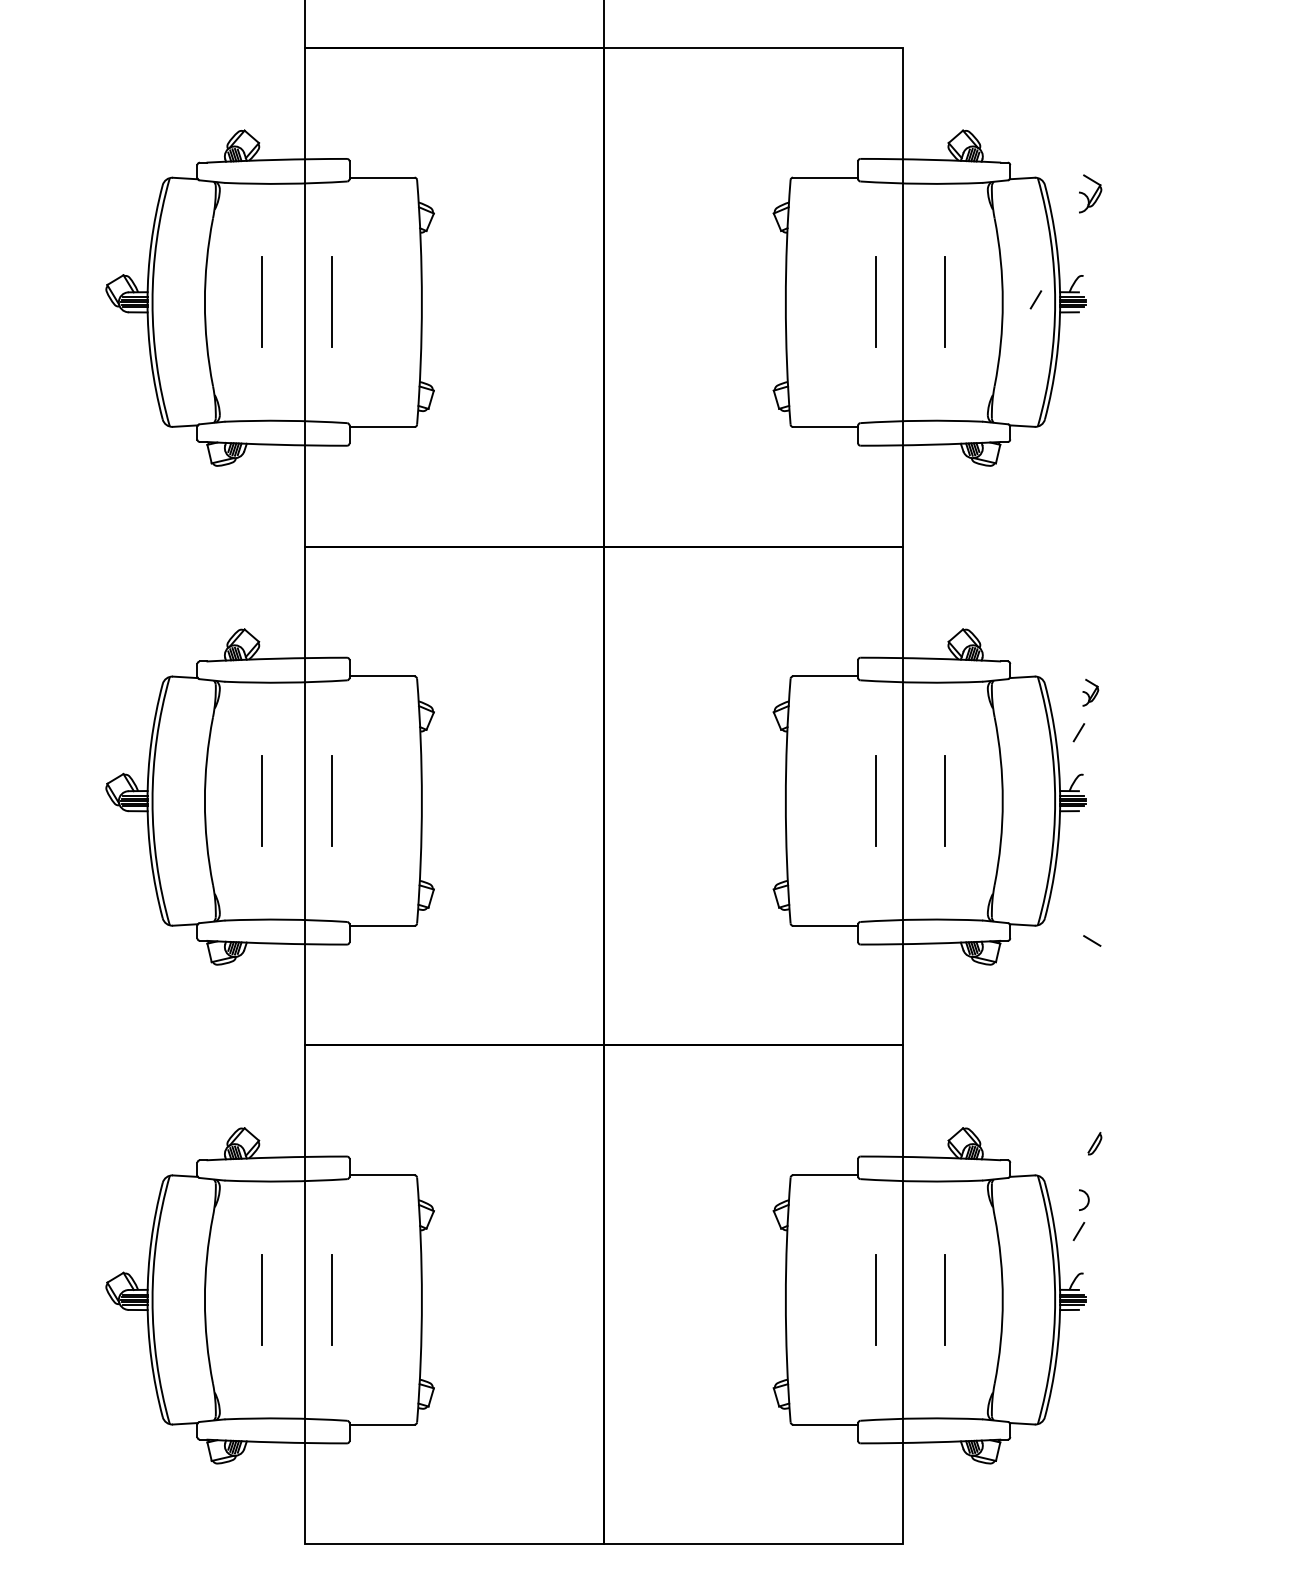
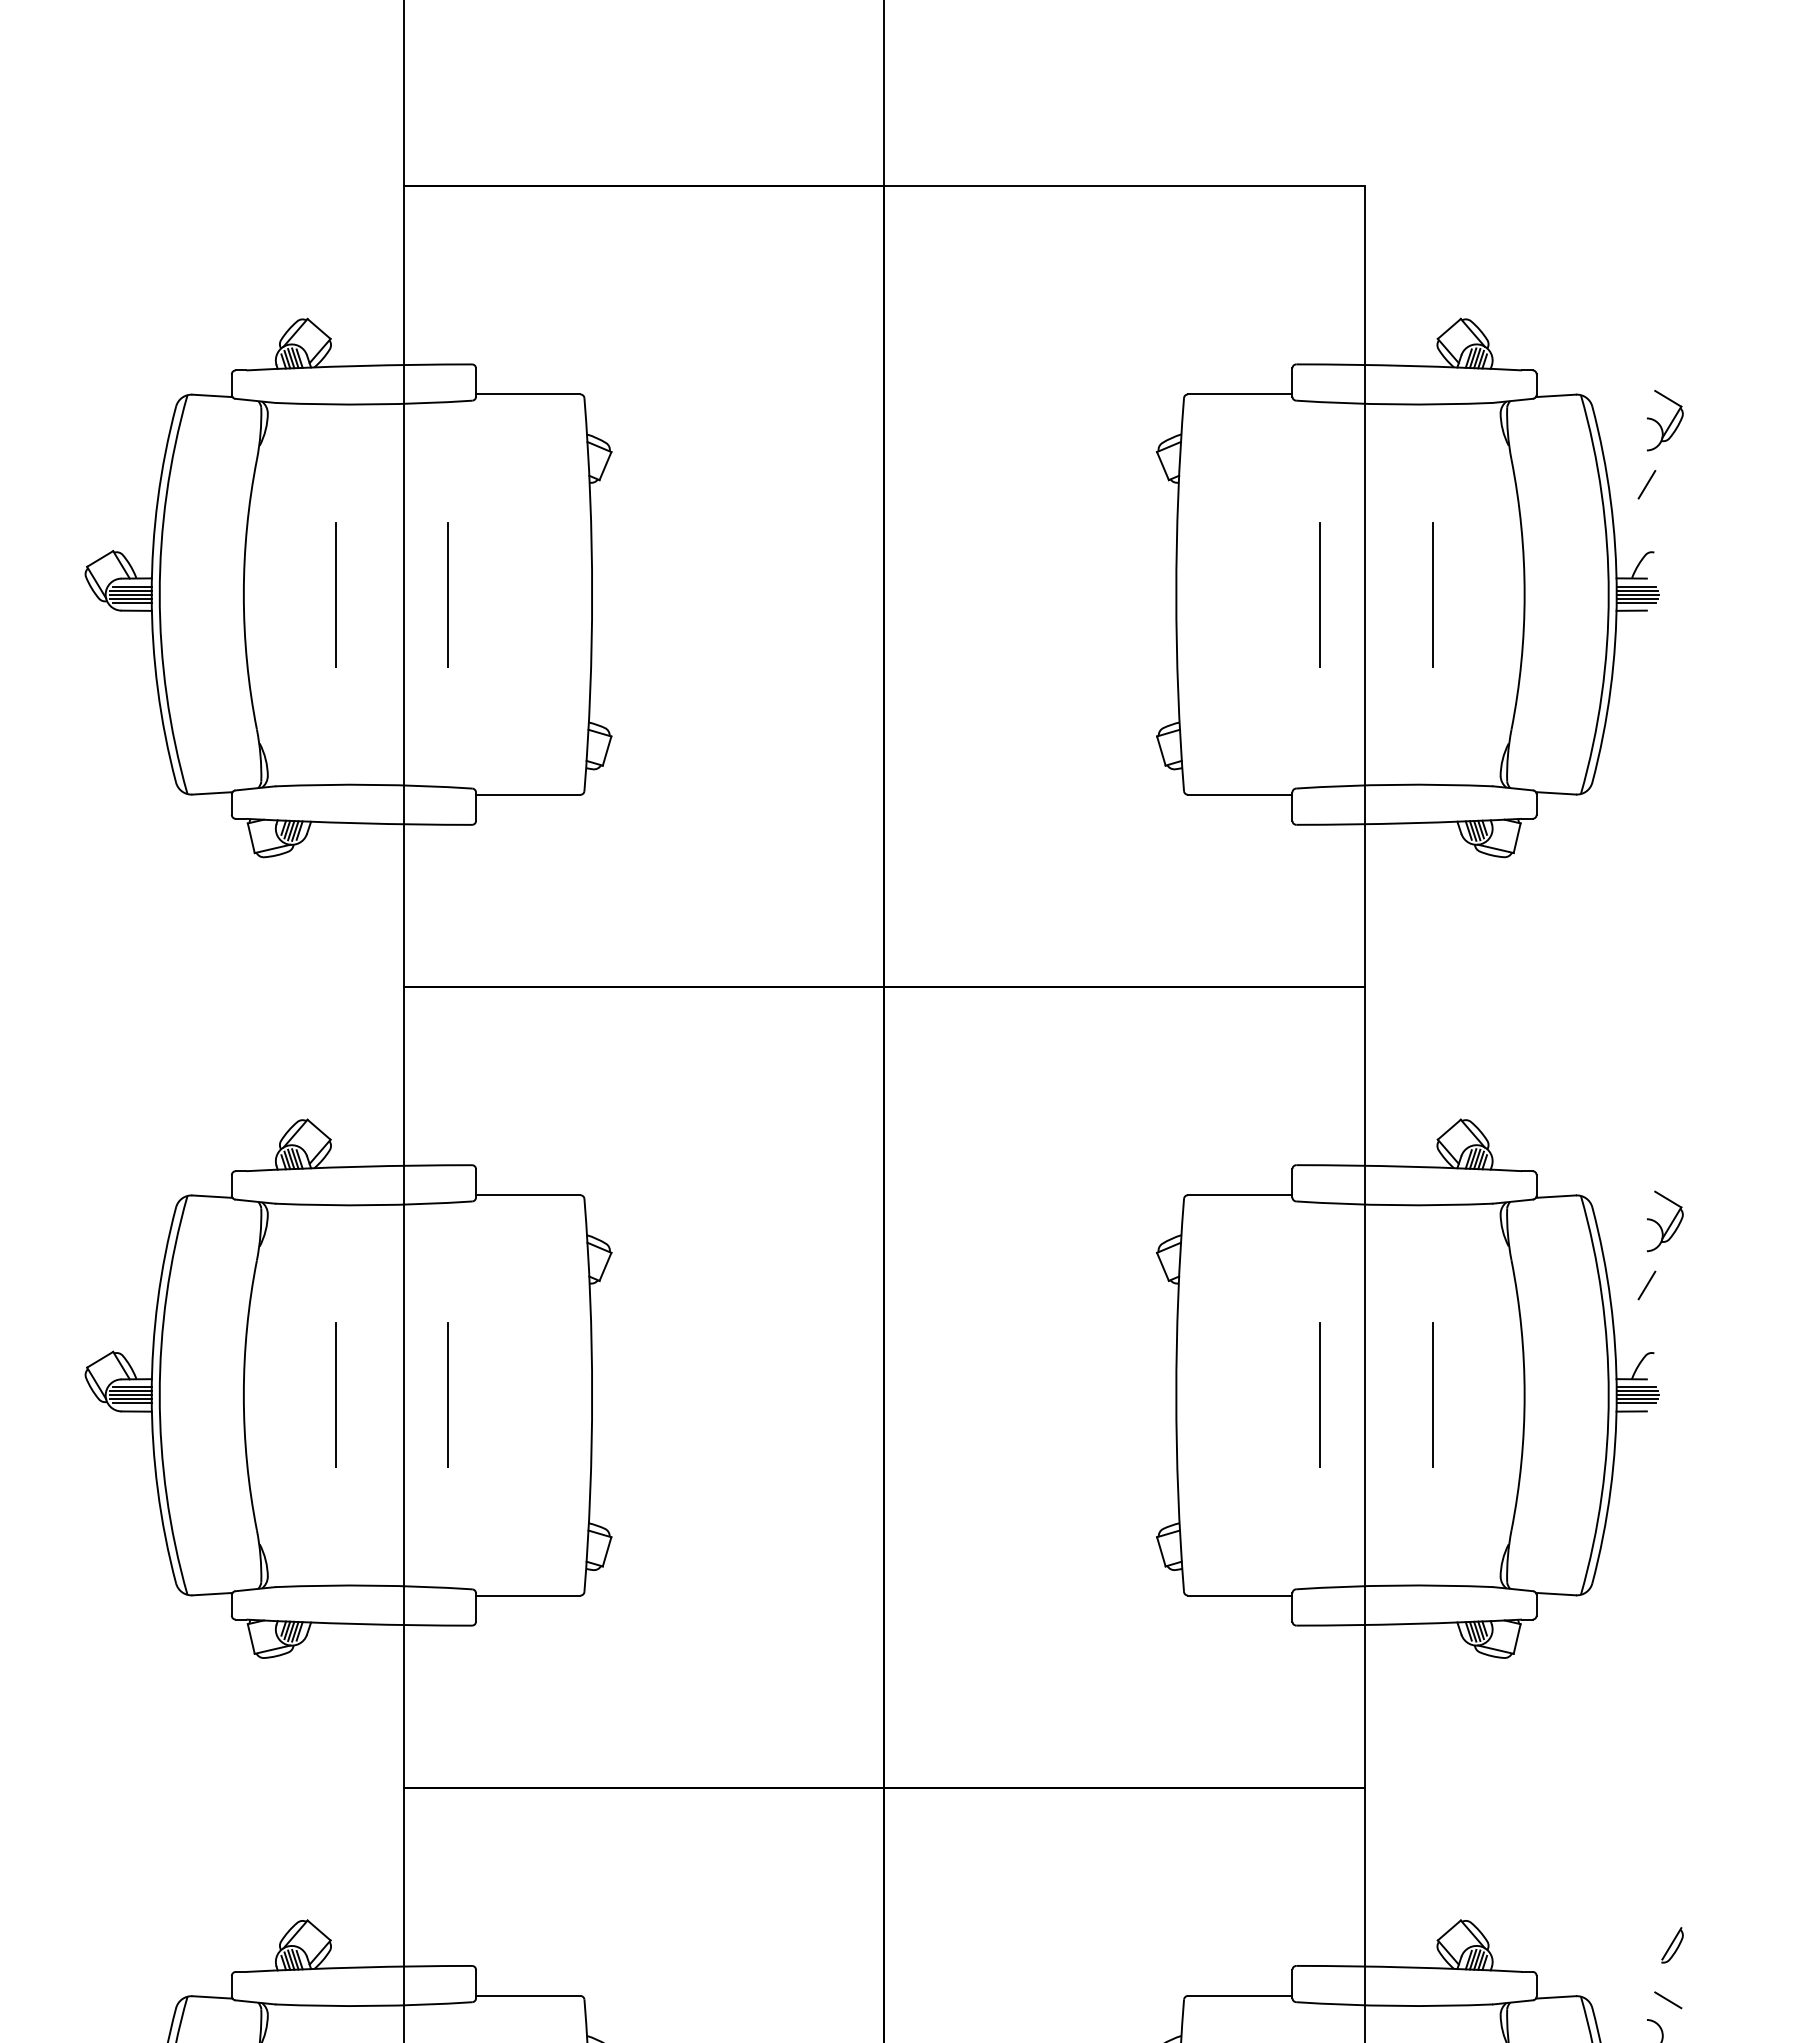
line: (1035, 299) -> (1646, 484), moved
part: (1090, 692) -> (1665, 1220), size x1.43
line: (1092, 940) -> (1668, 1999), moved

